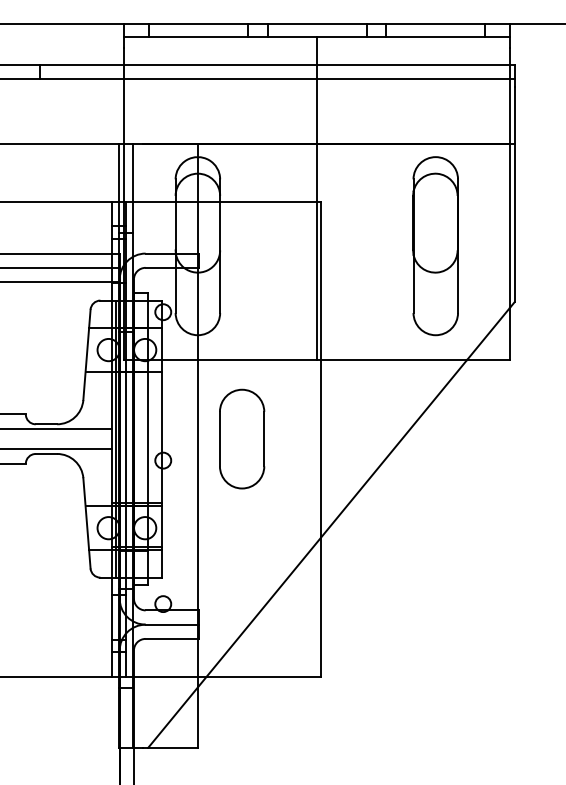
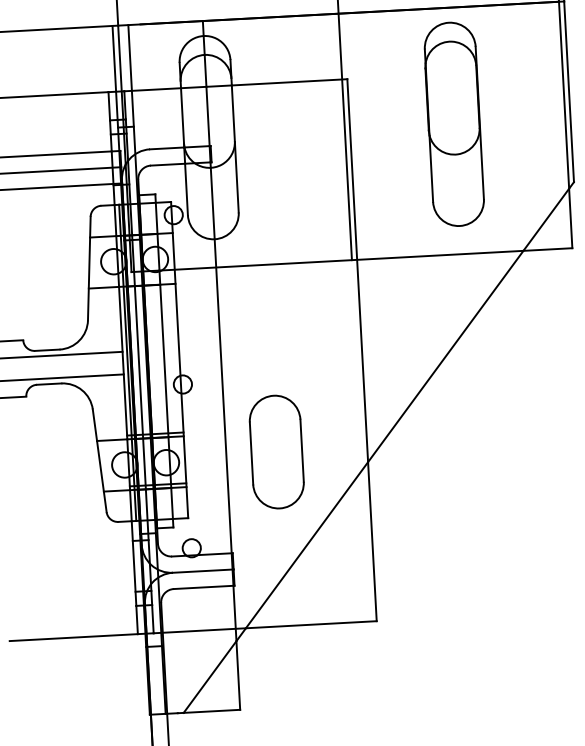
part: (435, 246) -> (454, 124), moved
part: (242, 438) -> (277, 451), moved

